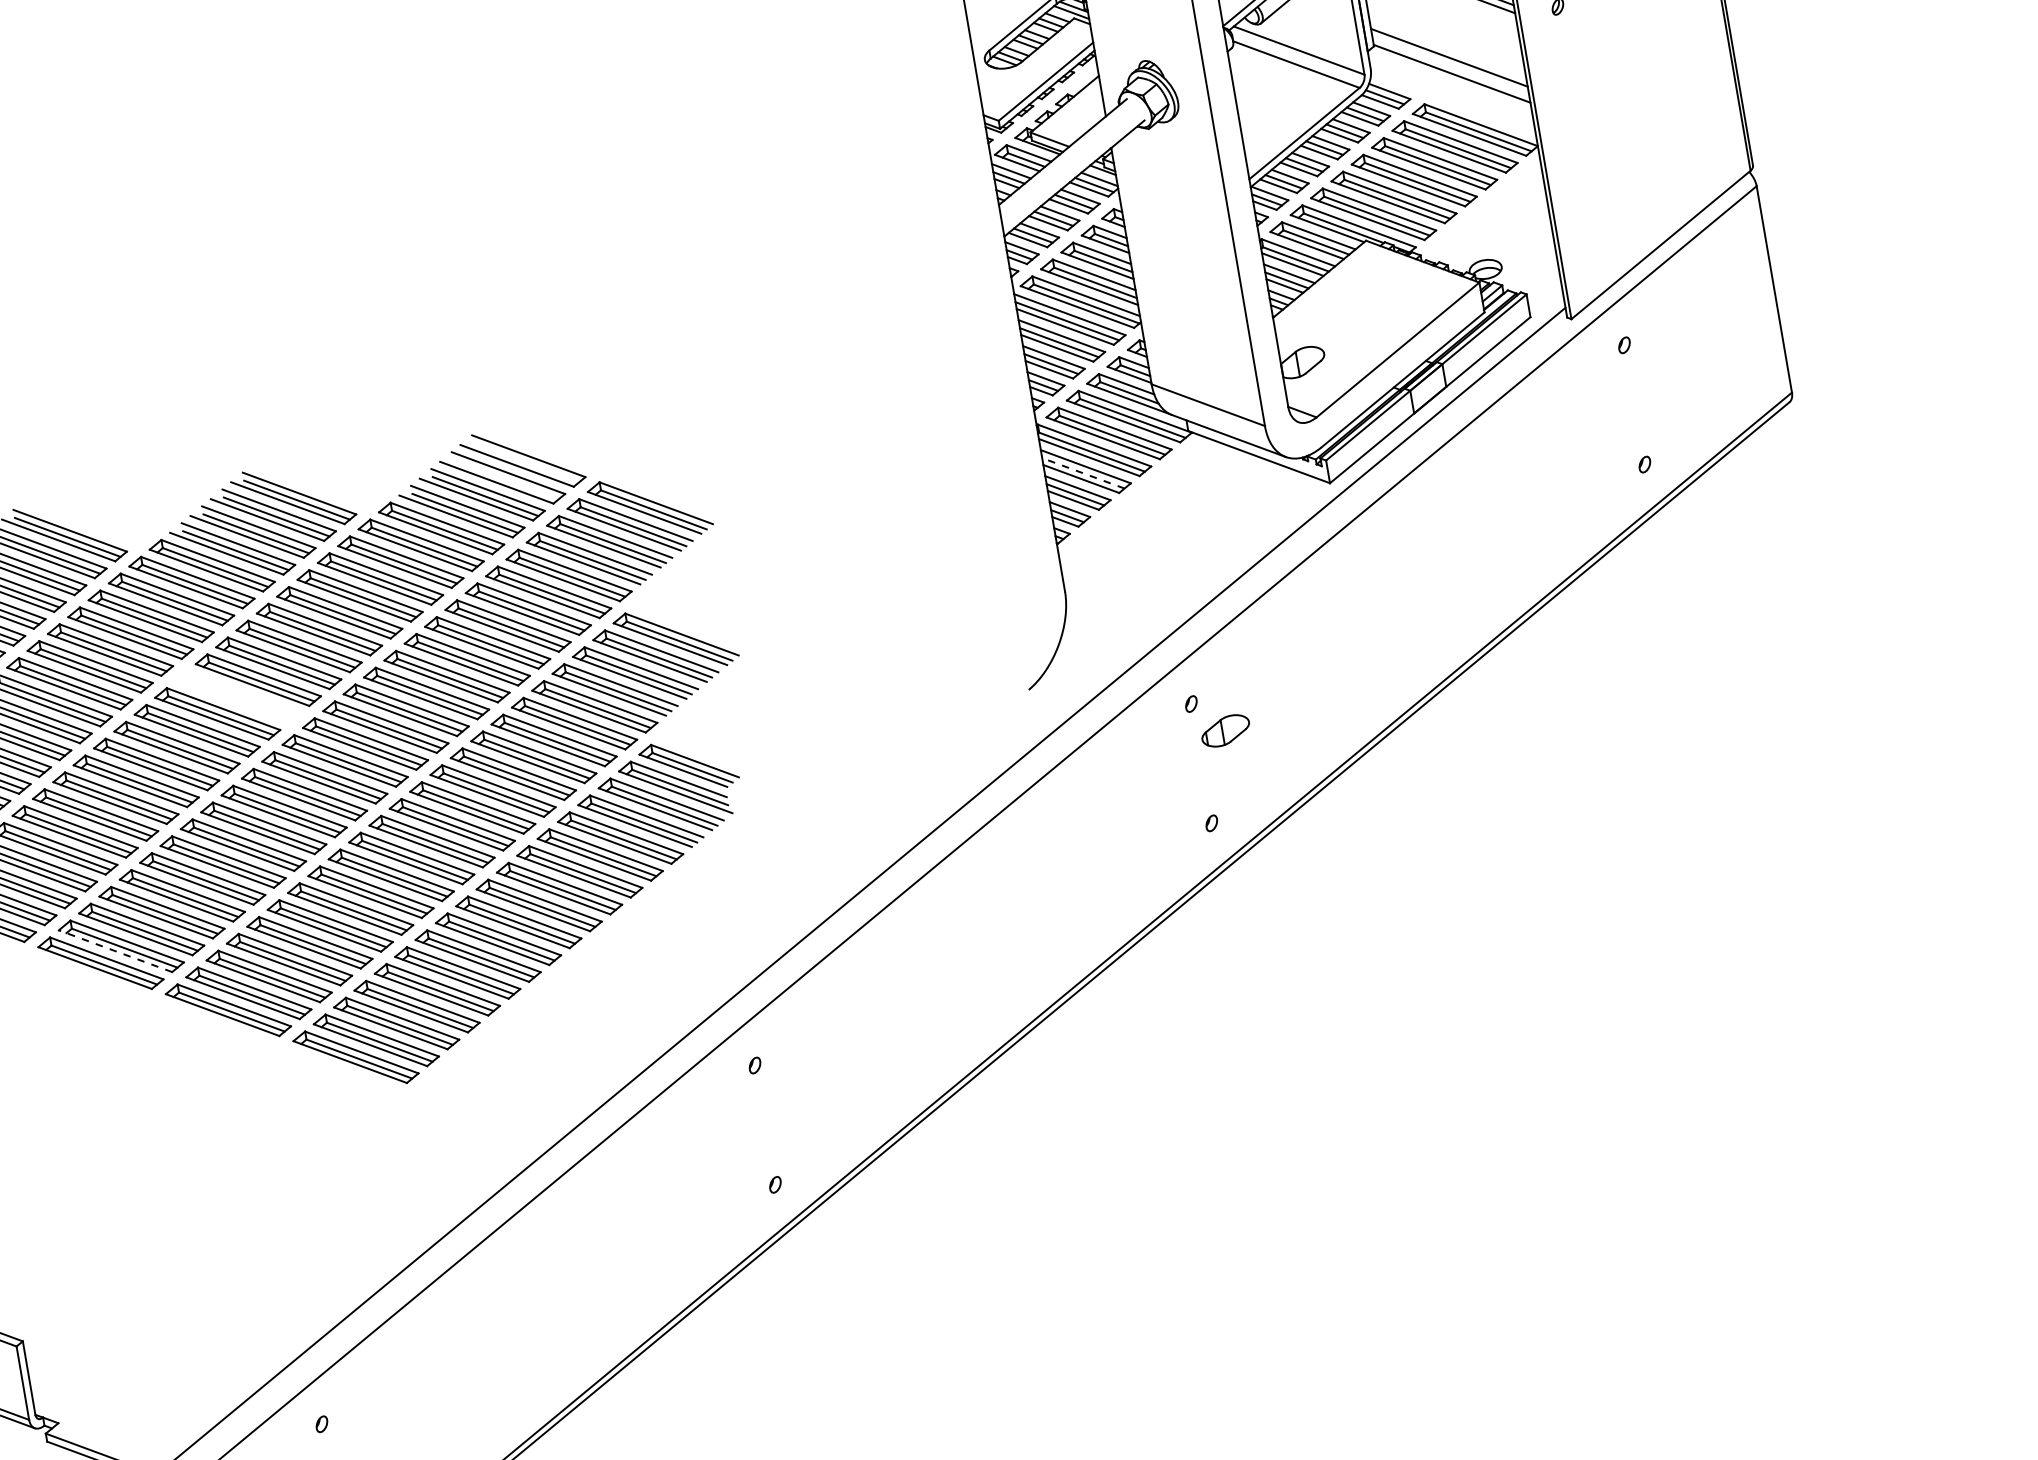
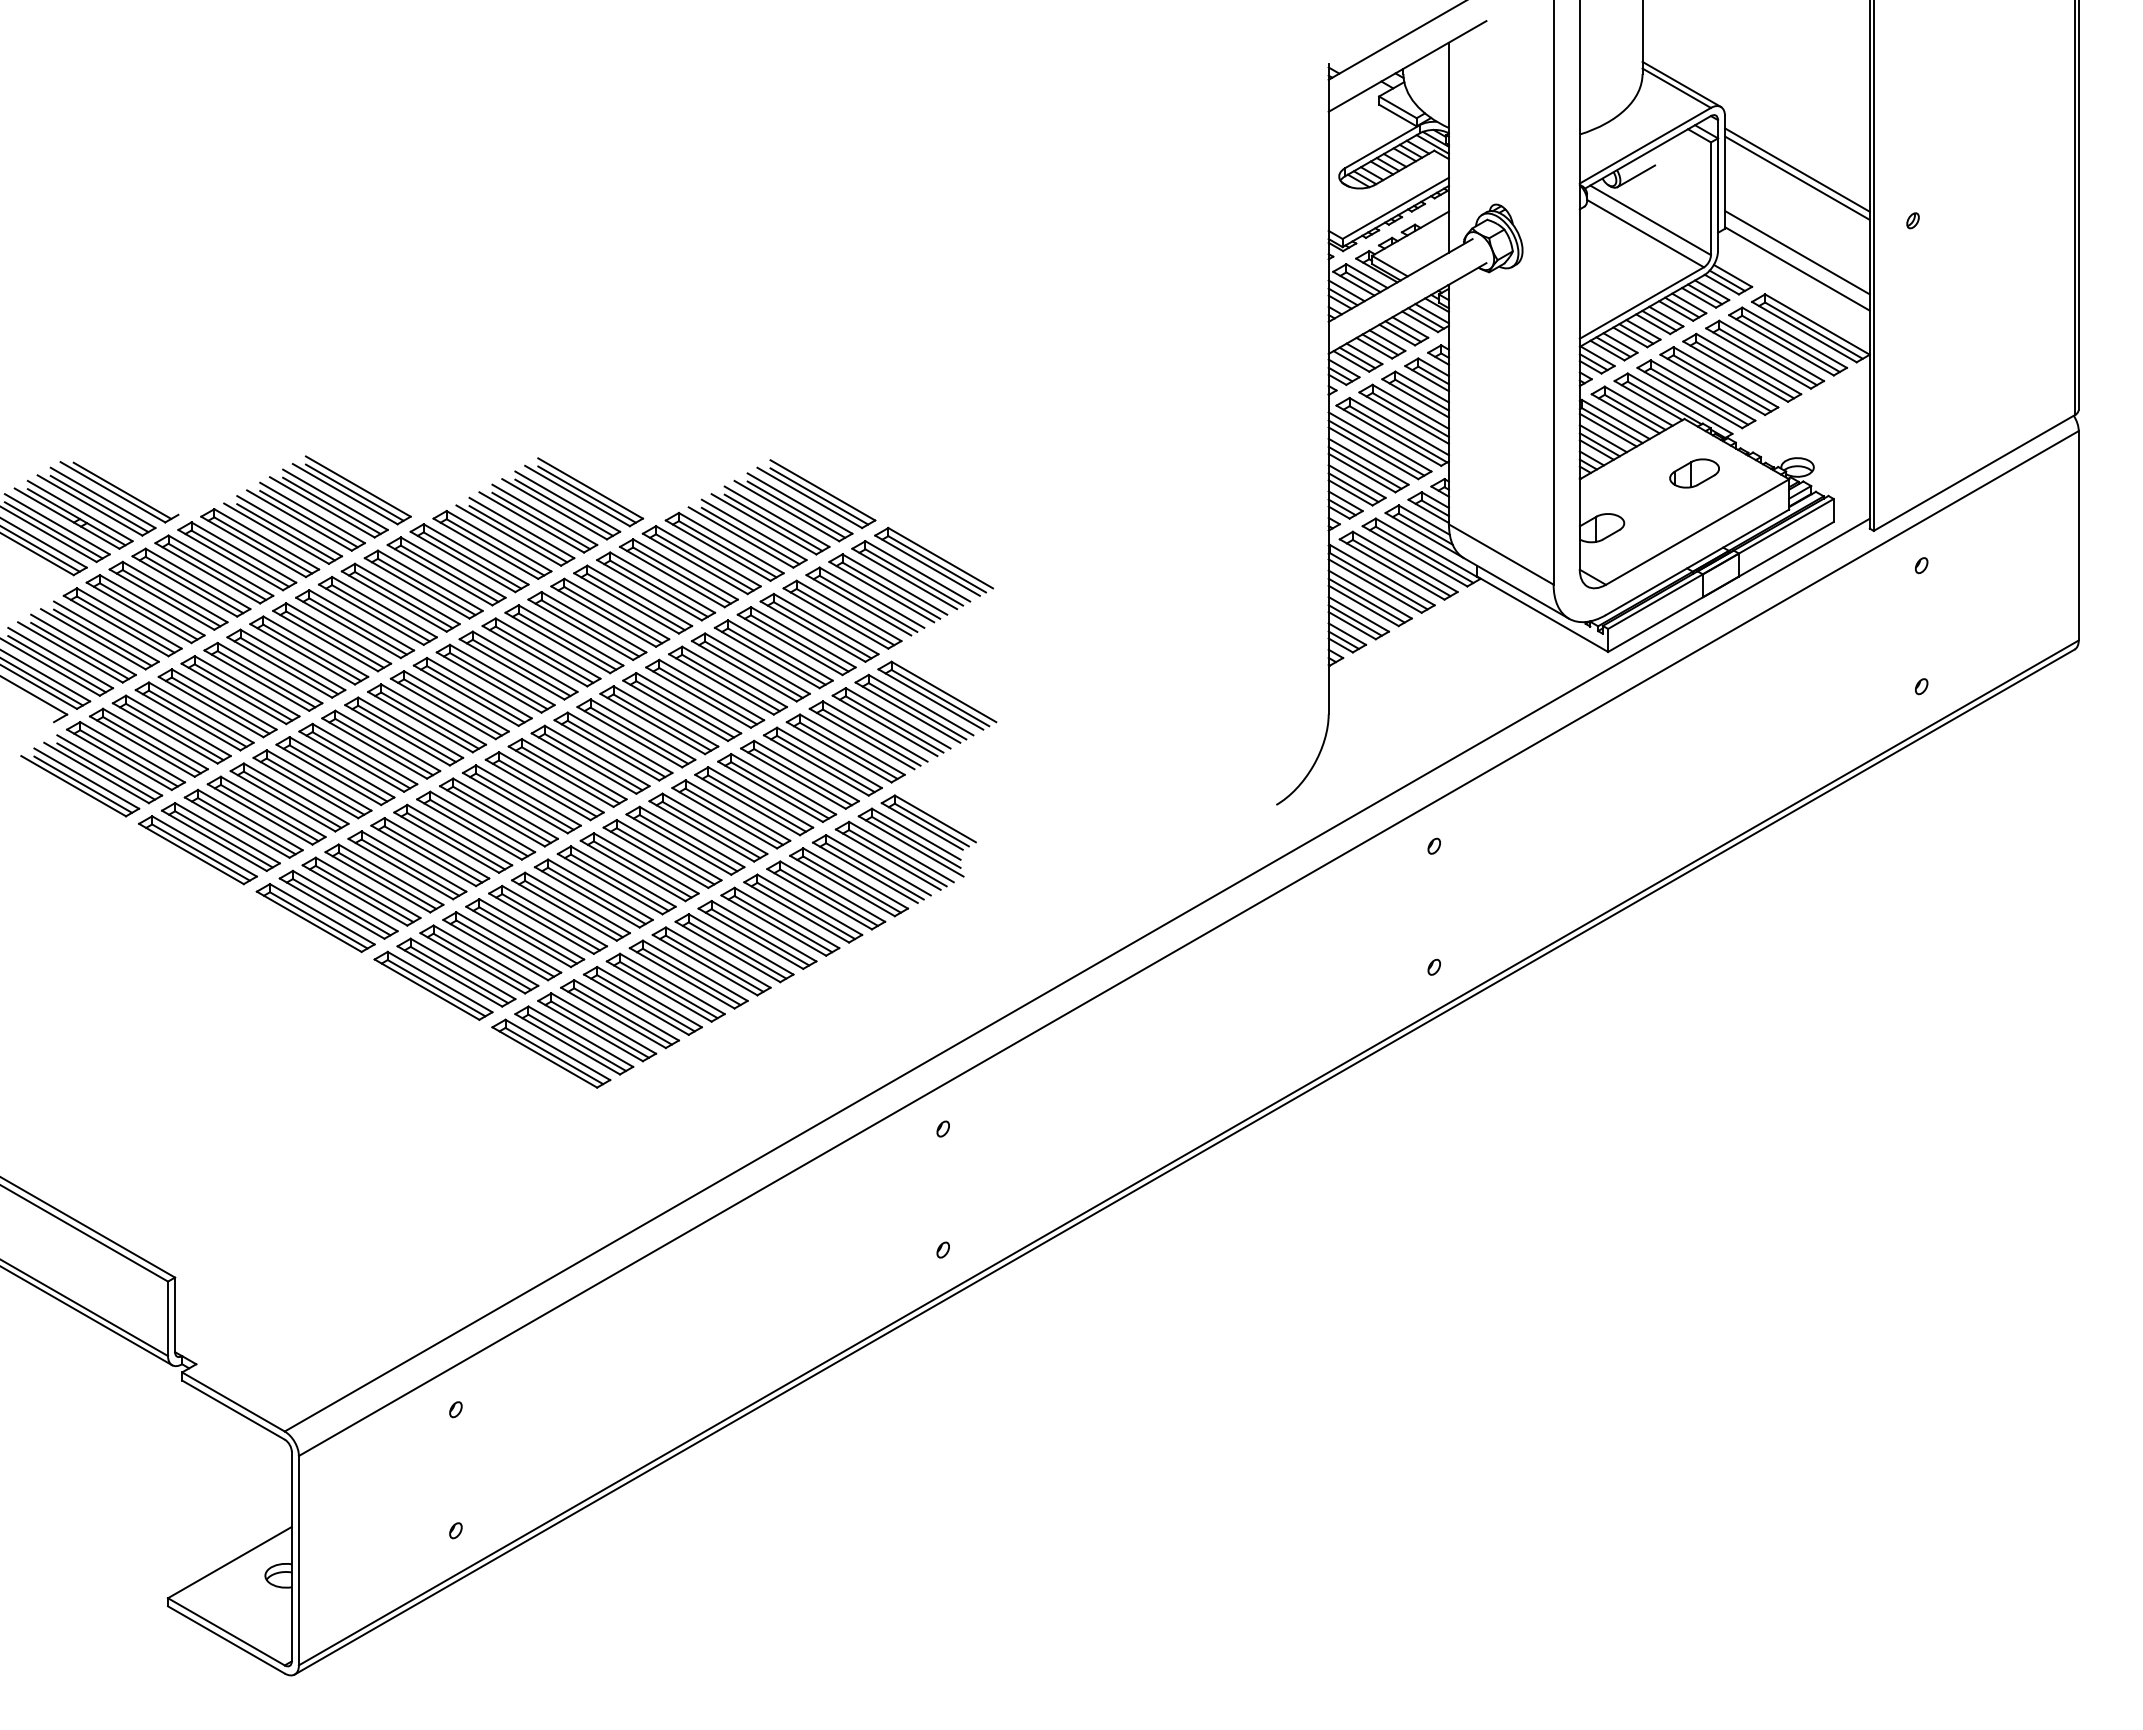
line: (526, 462) -> (819, 496), added
line: (1083, 473) -> (1366, 600), dashed -> solid
line: (505, 479) -> (796, 509), added
part: (237, 696) -> (495, 678), added
part: (1225, 730) -> (1694, 473), moved
line: (114, 951) -> (331, 908), dashed -> solid

